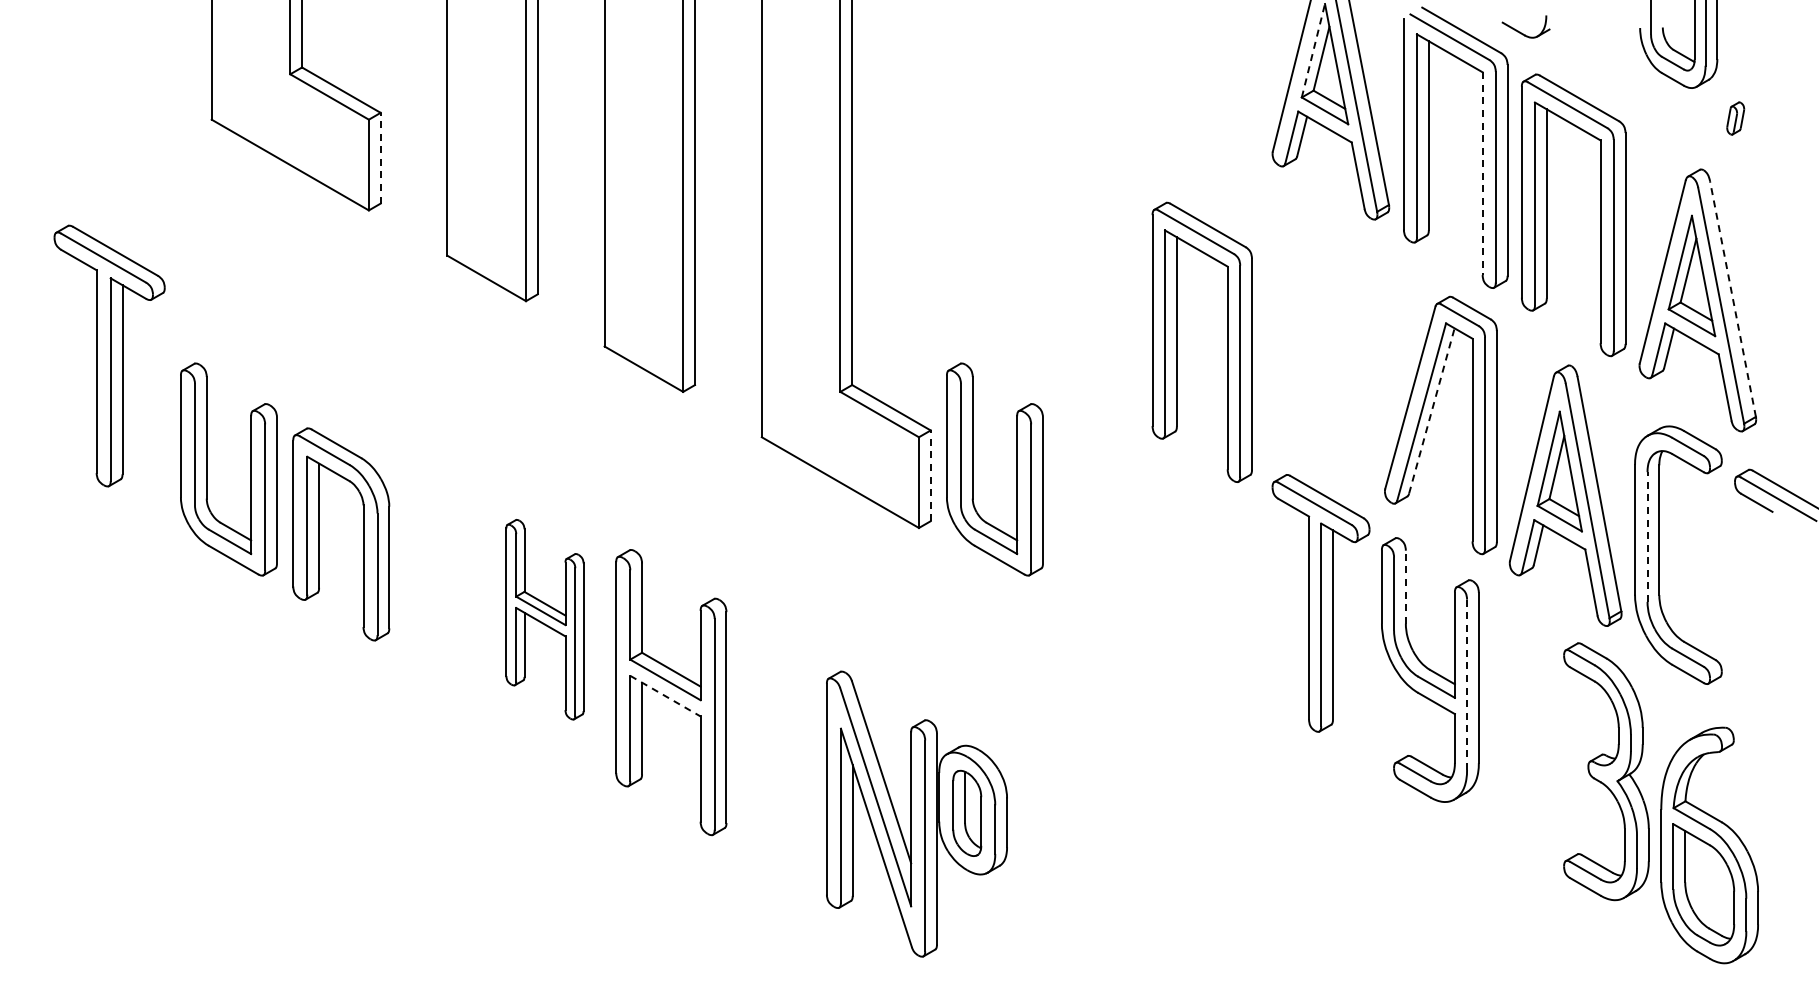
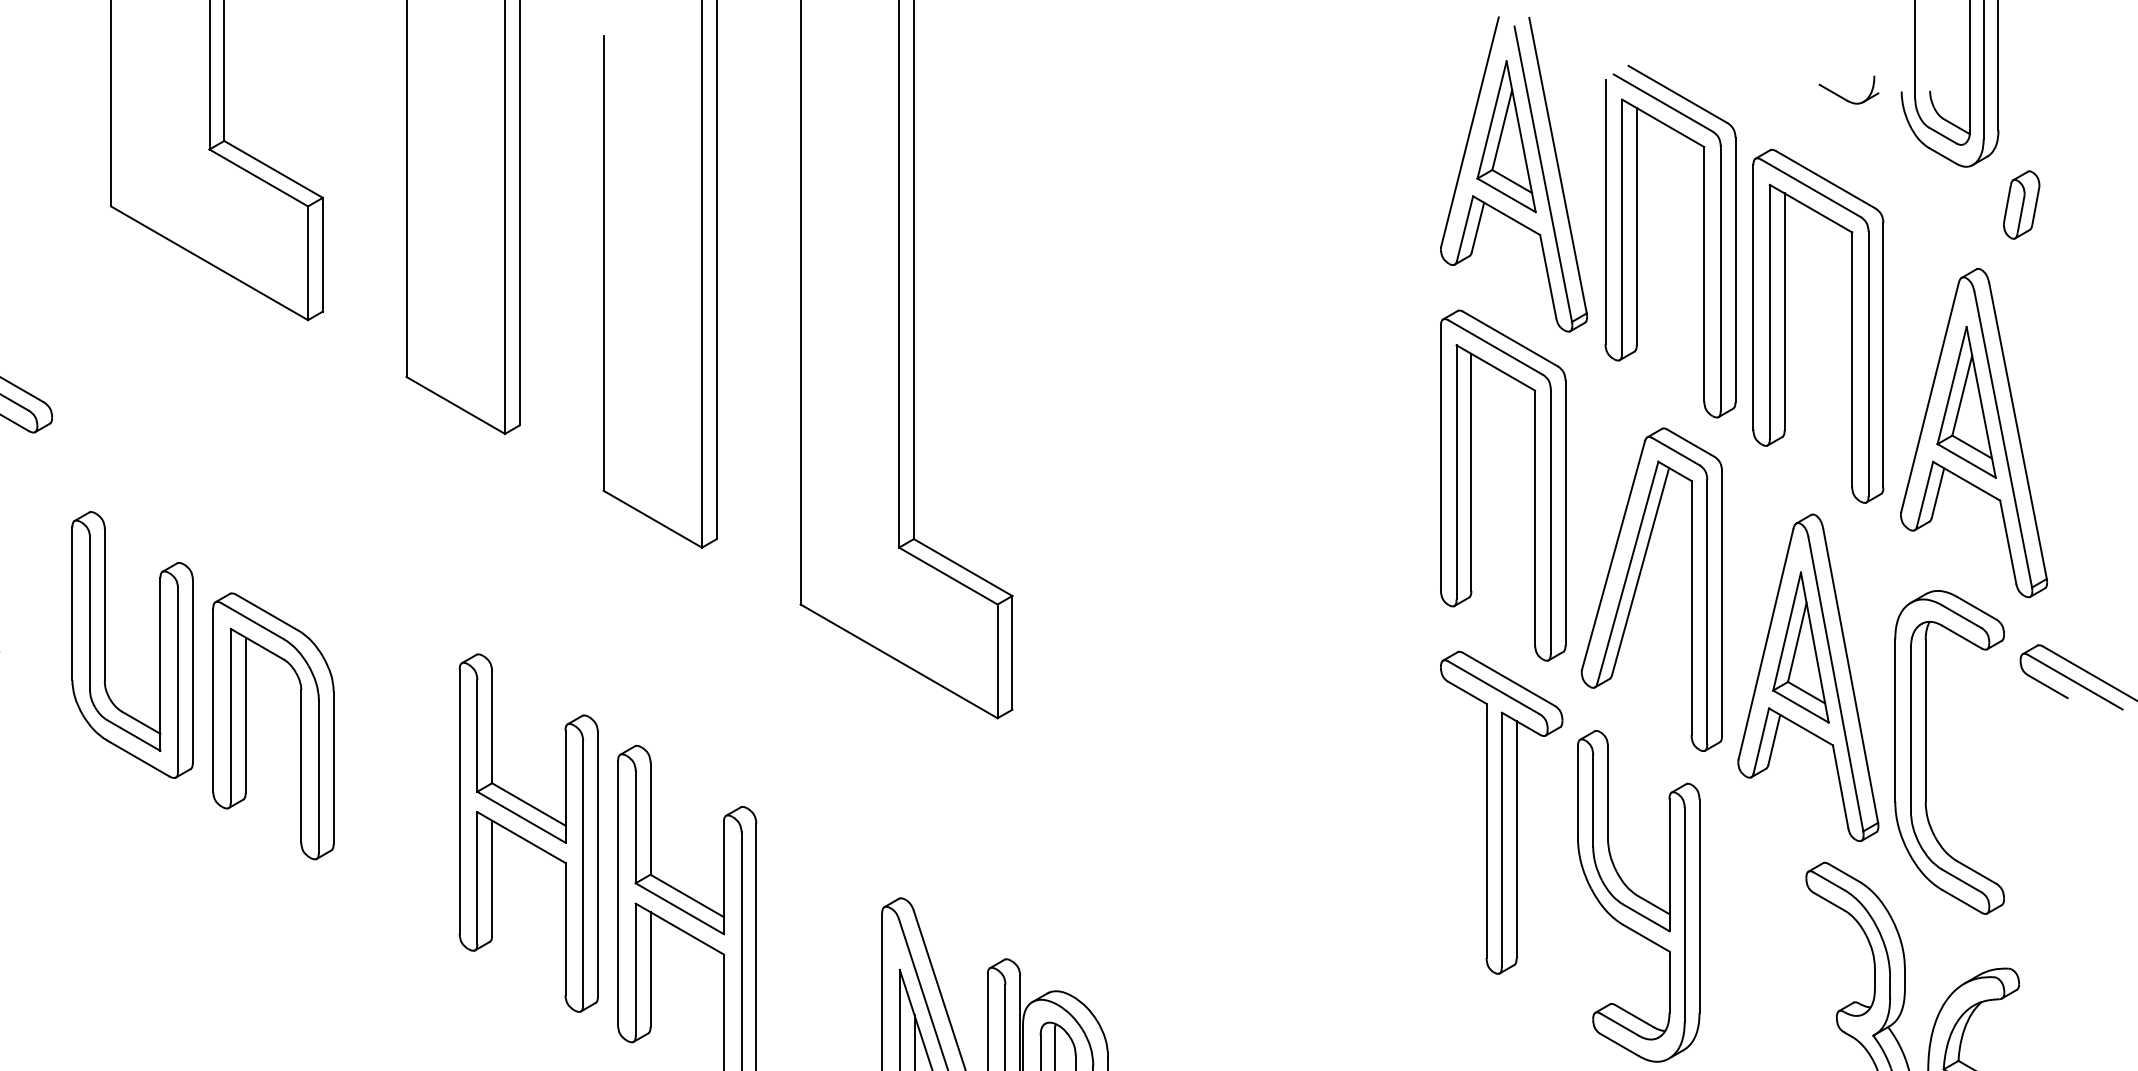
part: (1520, 31) -> (1841, 95), moved
line: (1313, 50) -> (1492, 119), dashed -> solid
part: (1735, 118) -> (2021, 204), size x1.67
line: (380, 157) -> (322, 253), dashed -> solid
line: (1482, 174) -> (1704, 275), dashed -> solid
line: (1732, 298) -> (2017, 430), dashed -> solid
part: (1177, 341) -> (1472, 484), moved
line: (1431, 410) -> (1640, 570), dashed -> solid
part: (973, 469) -> (1065, 644), removed
line: (930, 475) -> (1012, 652), dashed -> solid
line: (1647, 537) -> (1910, 730), dashed -> solid
line: (1405, 586) -> (1607, 791), dashed -> solid
part: (544, 619) -> (528, 832), size x1.43
line: (1467, 684) -> (1685, 914), dashed -> solid
line: (665, 696) -> (679, 929), dashed -> solid

